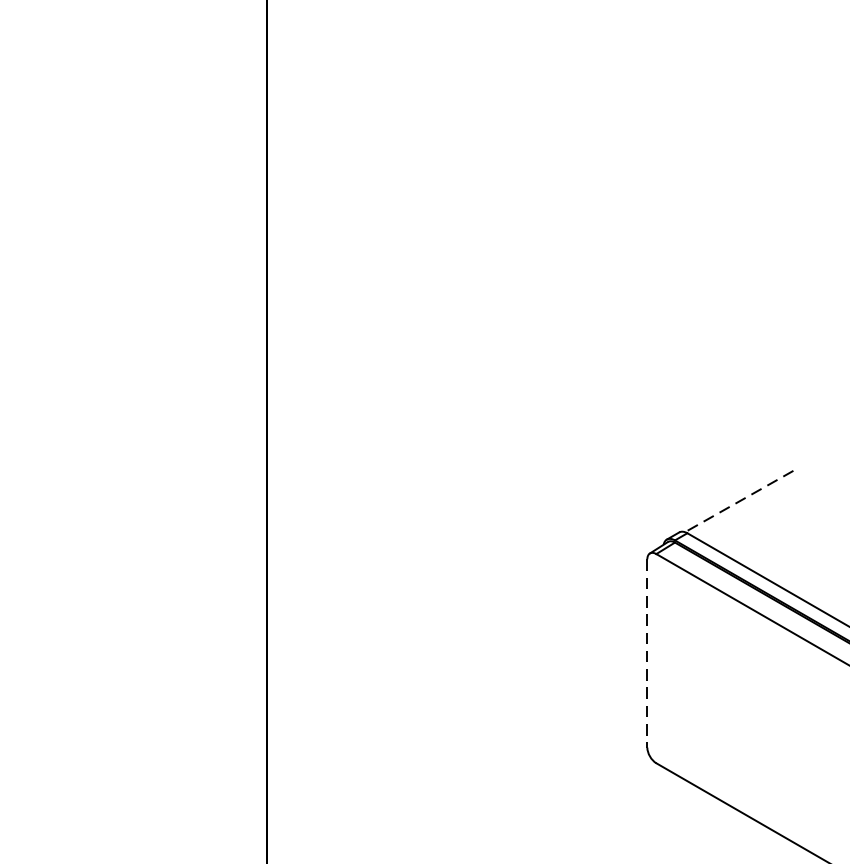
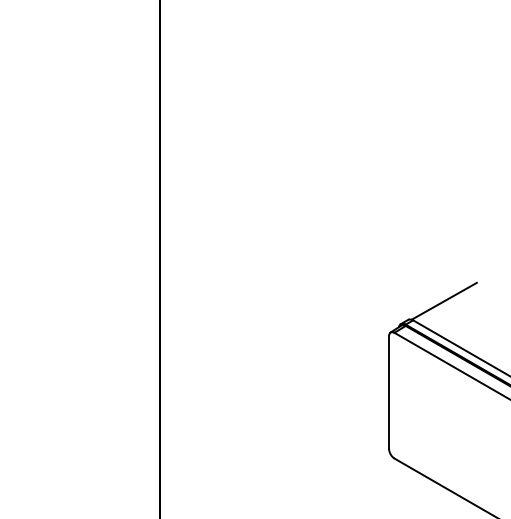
line: (737, 501) -> (443, 301), dashed -> solid
line: (647, 653) -> (389, 392), dashed -> solid

